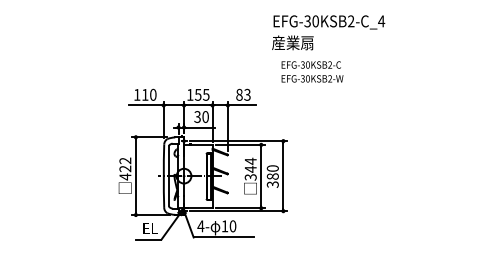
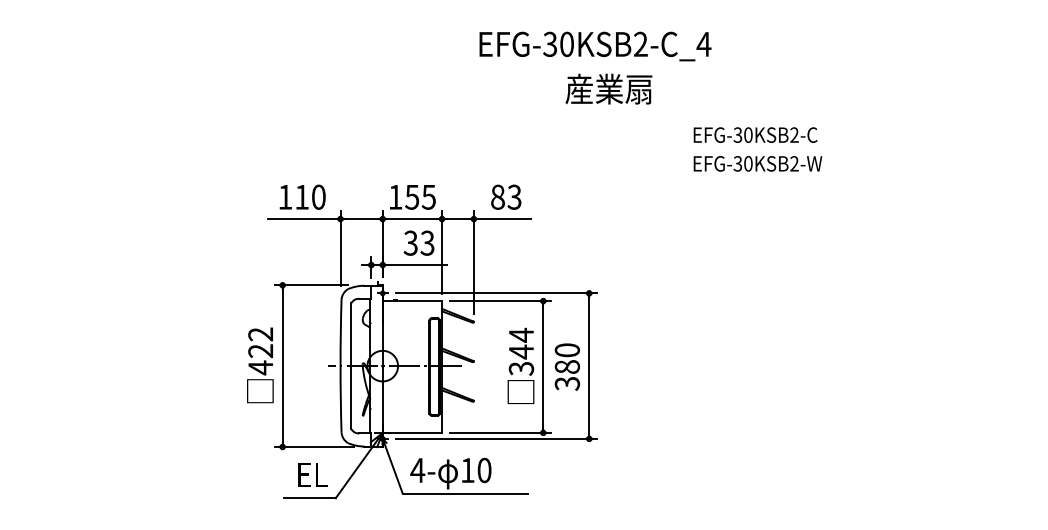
text: (329, 22) -> (595, 46), moved
text: (312, 71) -> (757, 148), moved
text: (205, 116) -> (427, 242), 30 -> 33

